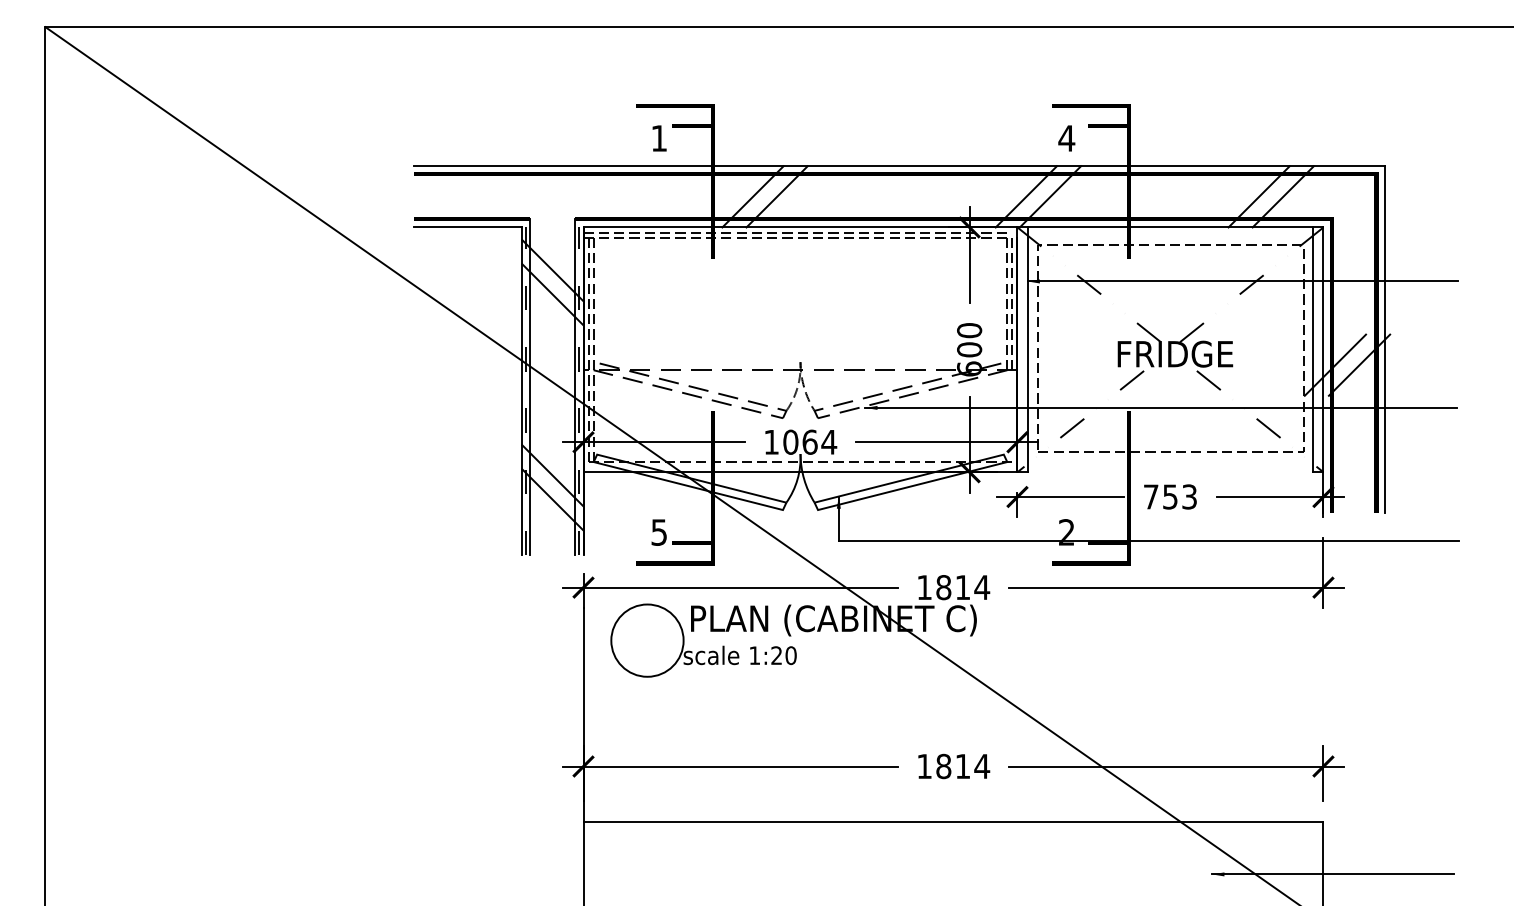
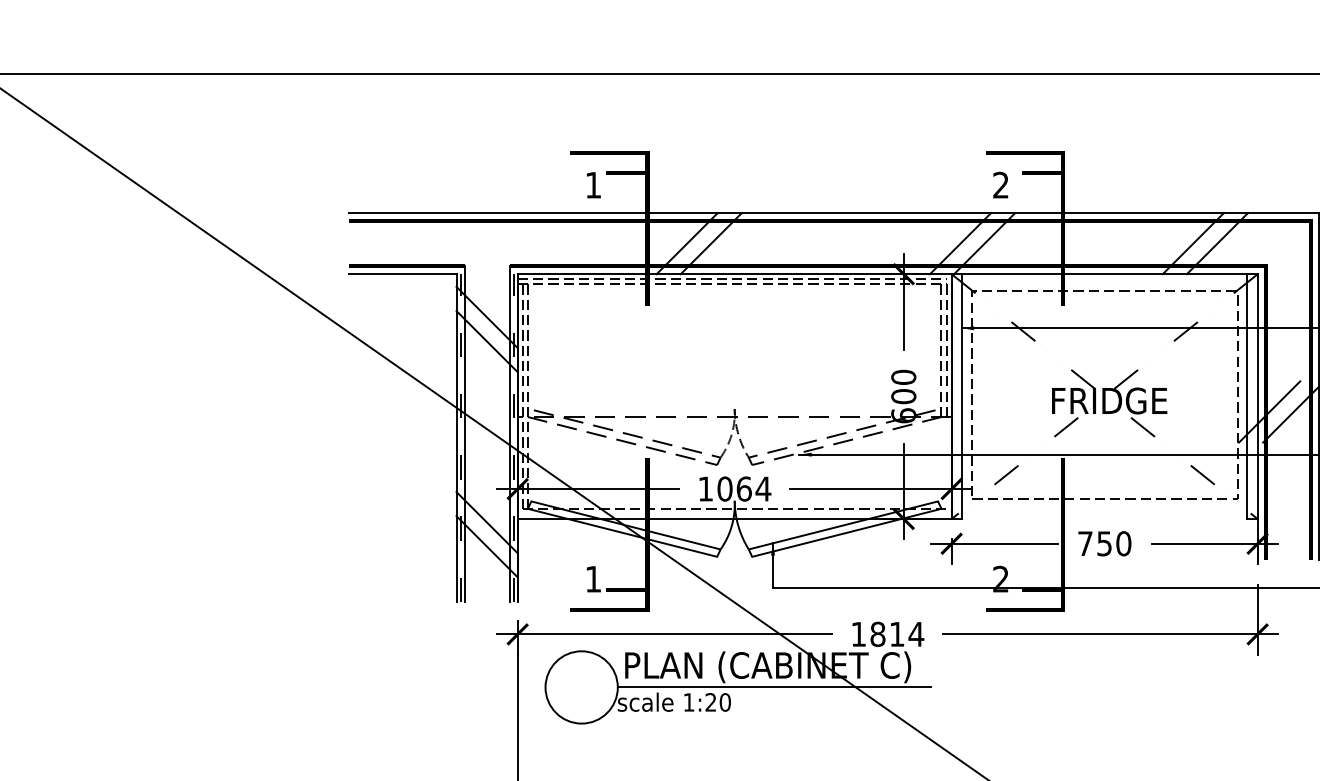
text: (1066, 138) -> (1000, 185), 4 -> 2
text: (1189, 496) -> (1123, 543), 753 -> 750
text: (658, 532) -> (592, 579), 5 -> 1
line: (839, 640) -> (773, 687), added

